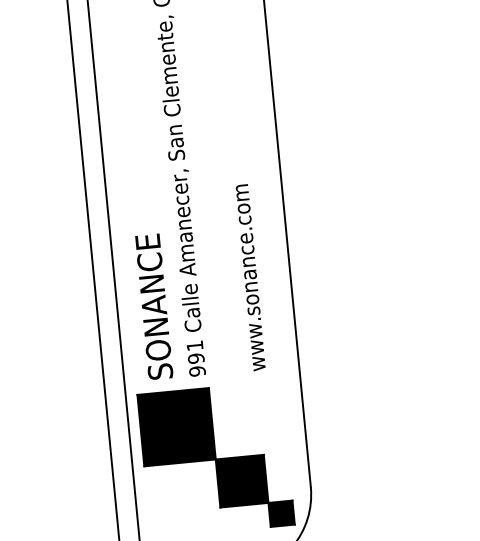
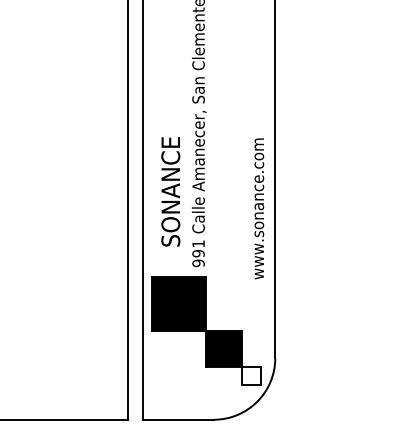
text: (250, 277) -> (259, 208), moved
text: (153, 306) -> (170, 191), moved
fill: (281, 514) -> (251, 376), removed

